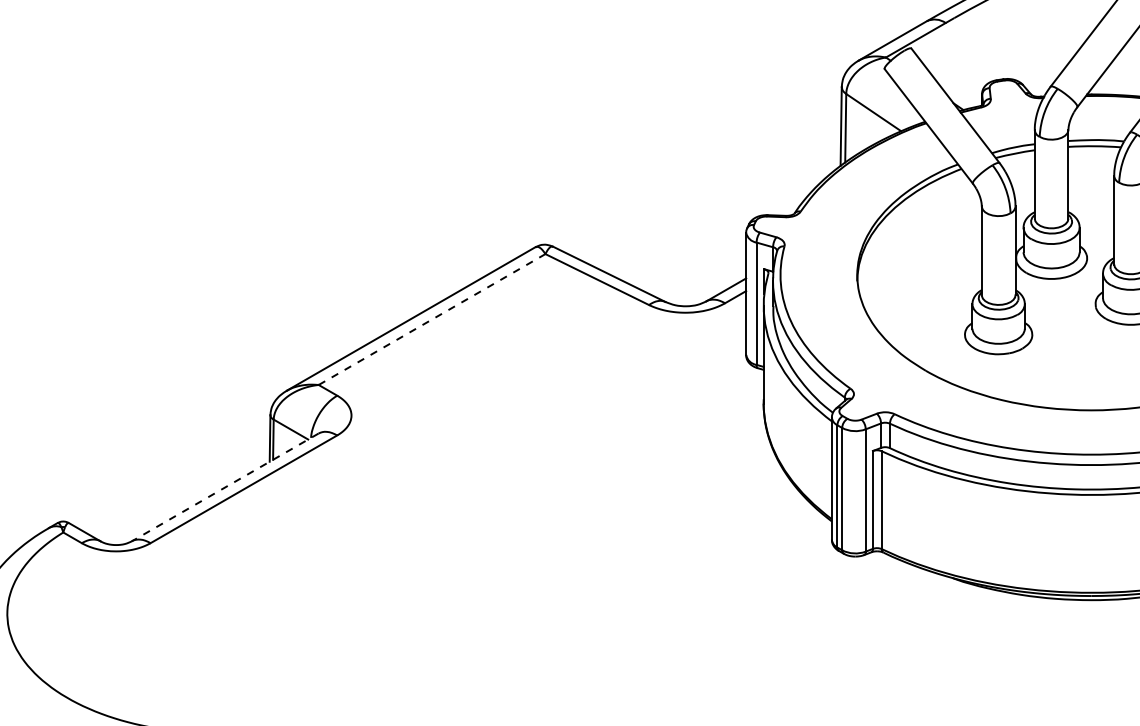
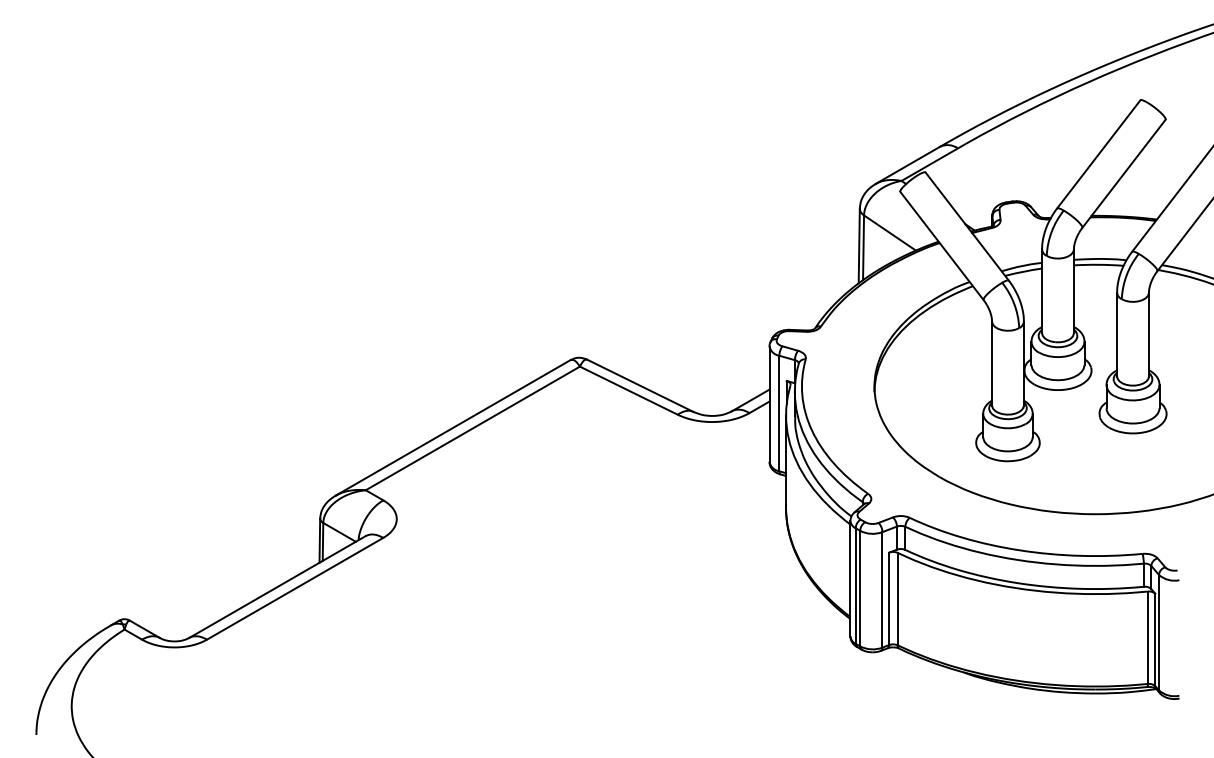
line: (431, 319) -> (472, 428), dashed -> solid
line: (225, 487) -> (277, 587), dashed -> solid

